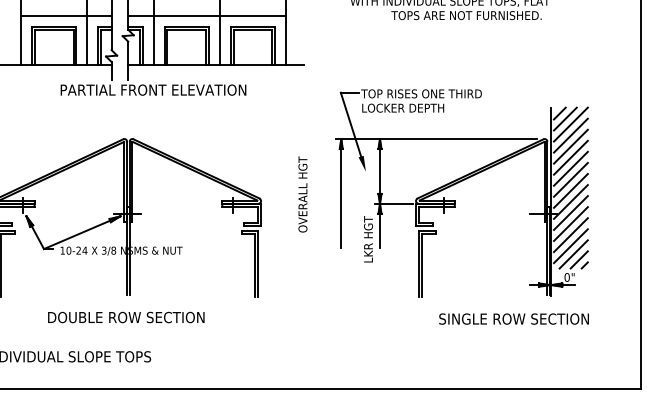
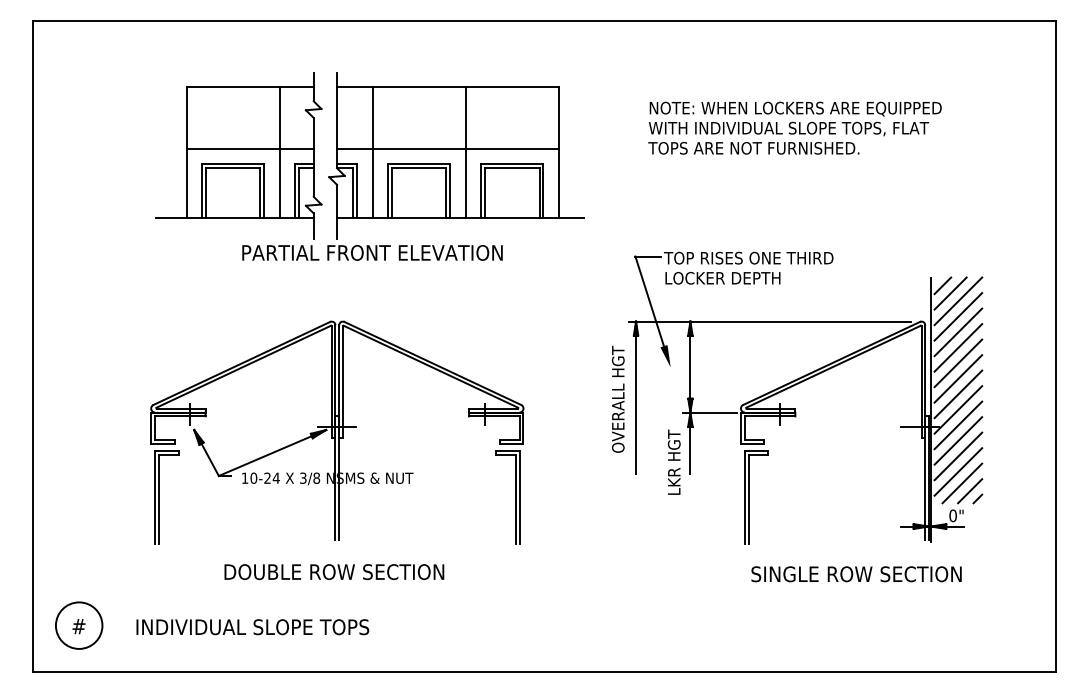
text: (466, 15) -> (753, 148), moved
text: (303, 193) -> (618, 398), moved
text: (514, 319) -> (856, 574), moved

